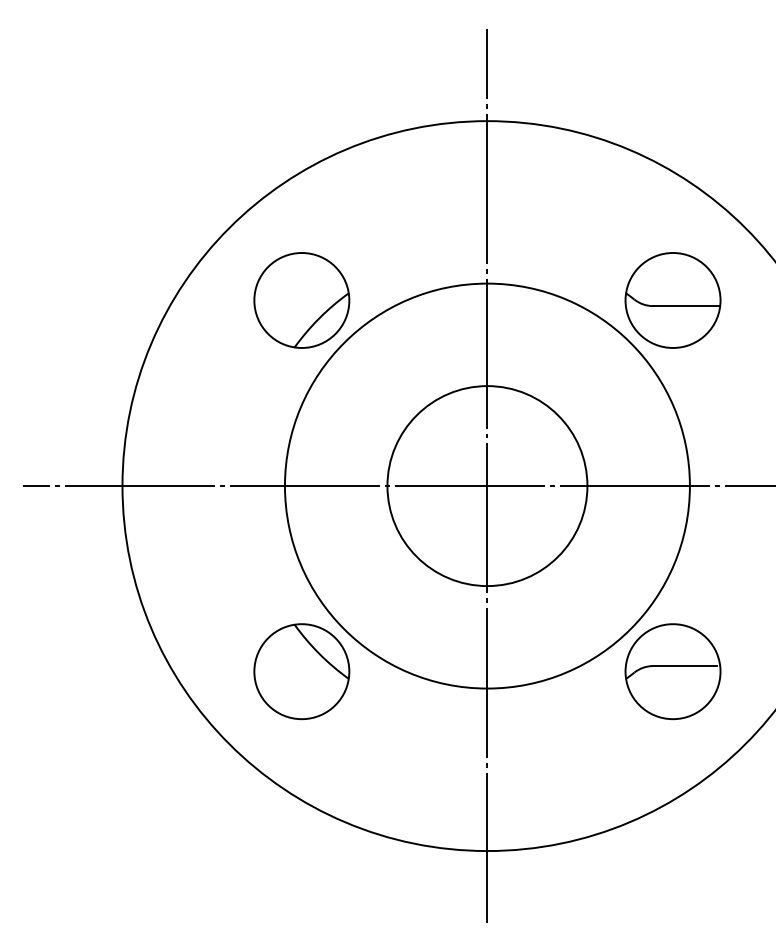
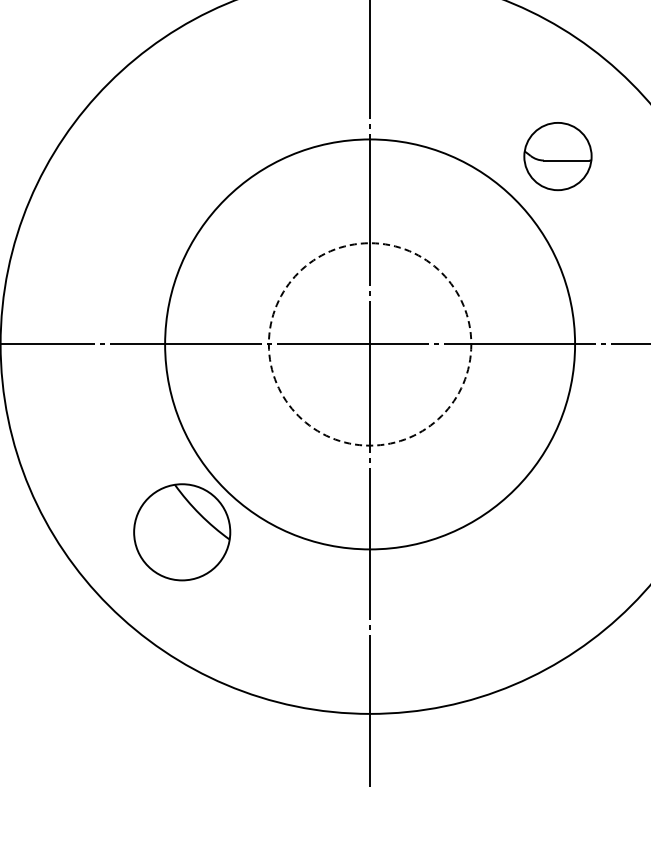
part: (301, 300) -> (181, 156), removed
part: (672, 300) -> (557, 156), size x0.7
circle: (487, 486) -> (370, 344), solid -> dashed
part: (672, 671) -> (557, 532), removed

